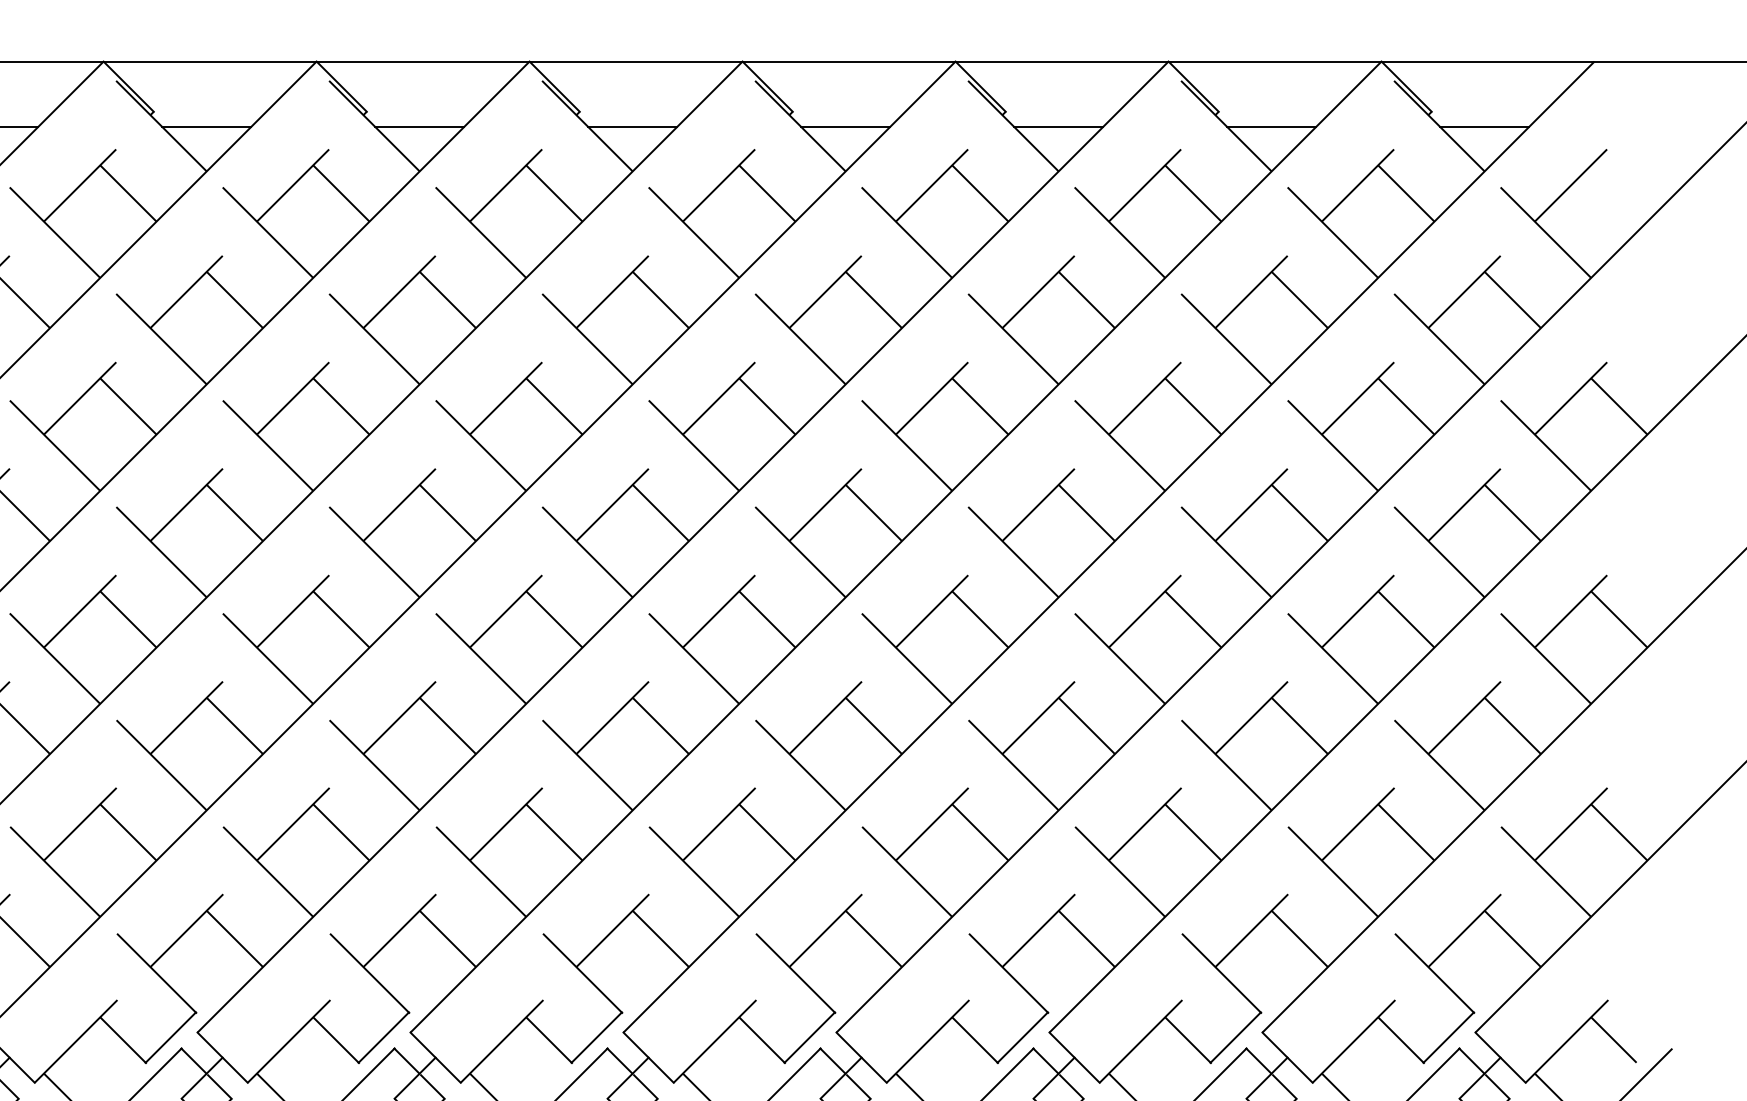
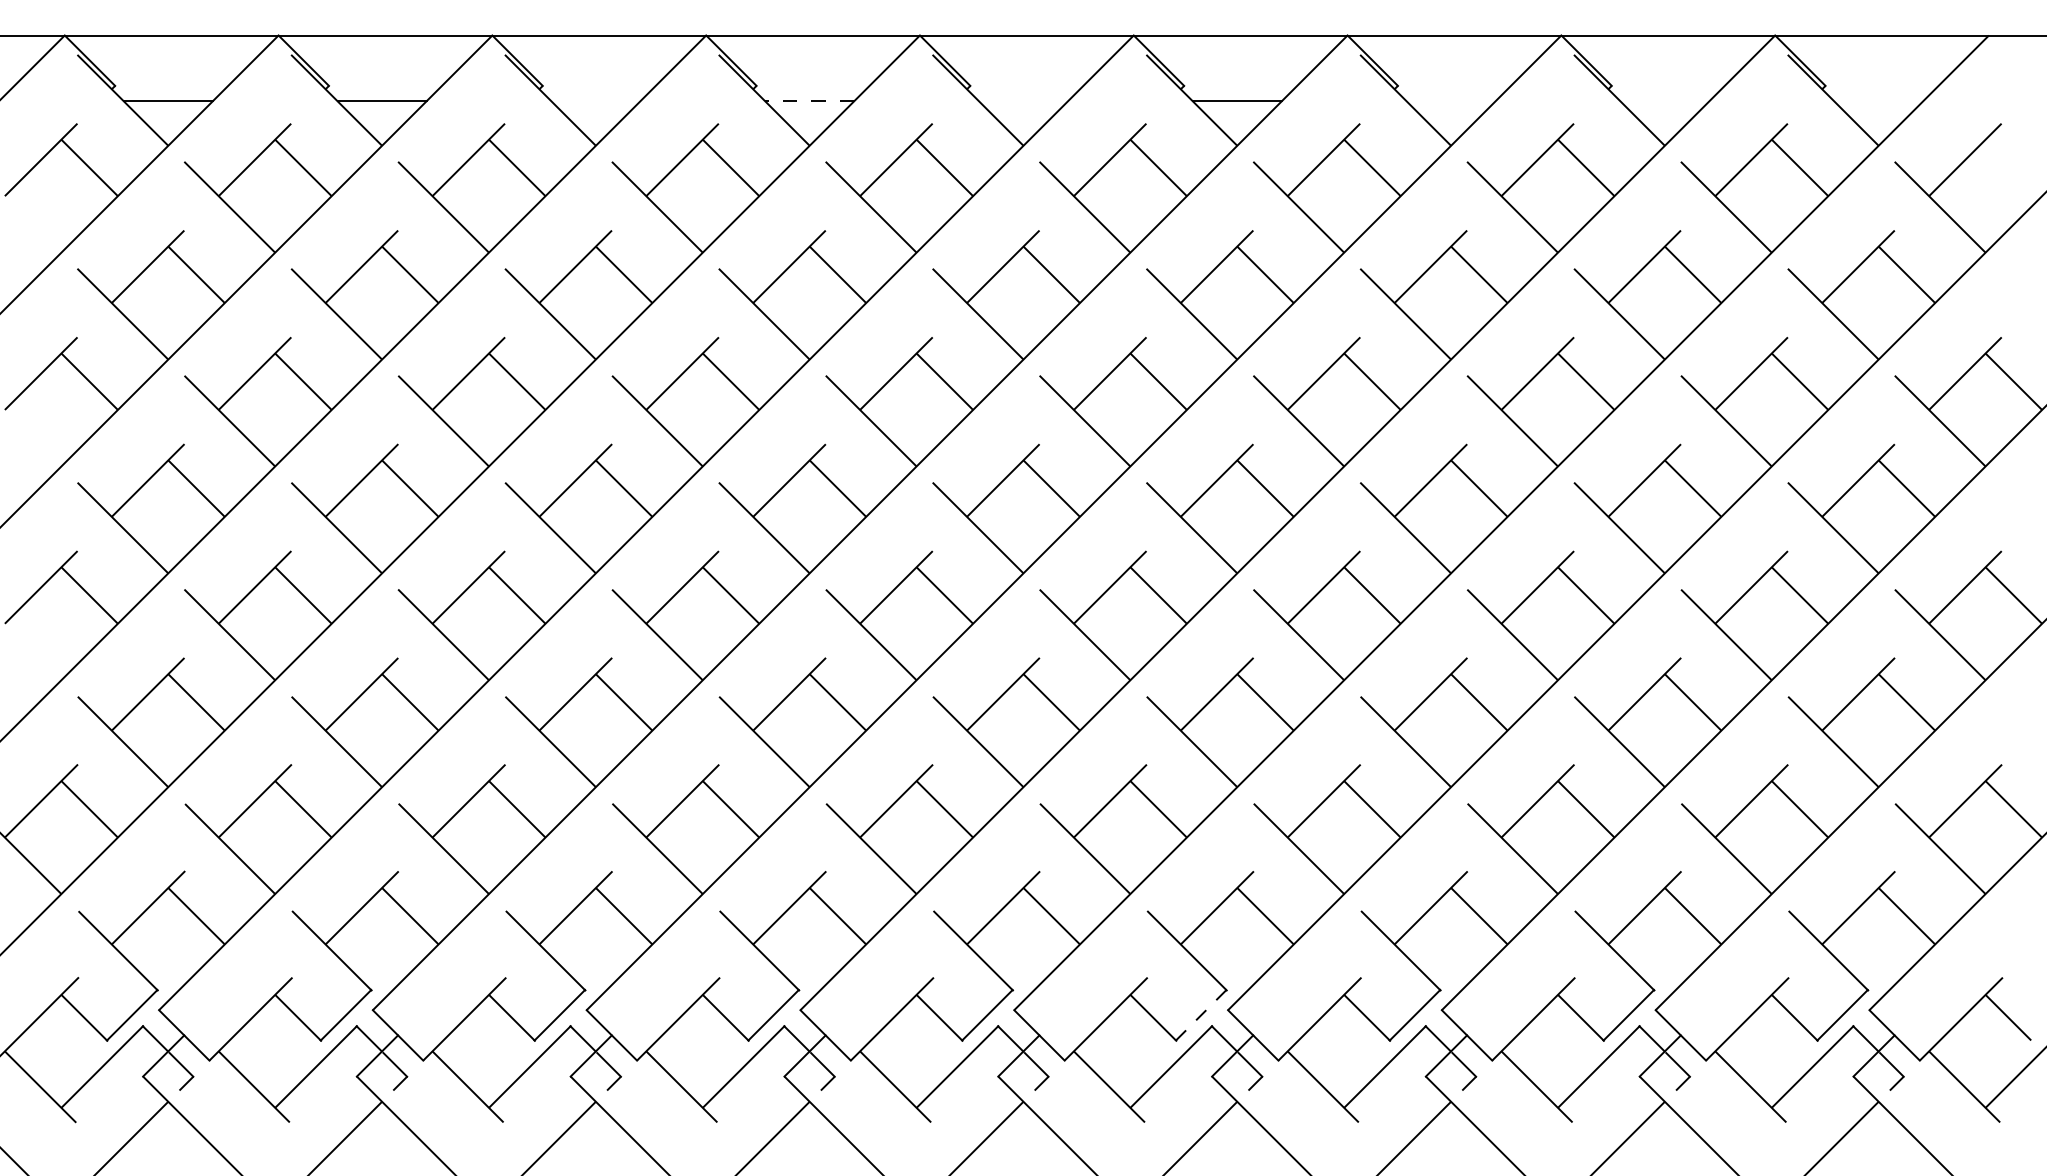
line: (206, 127) -> (595, 101), removed
line: (419, 127) -> (809, 101), solid -> dashed
line: (632, 127) -> (1023, 101), removed
line: (1058, 127) -> (1450, 101), removed
line: (1271, 127) -> (1664, 101), removed
line: (1484, 127) -> (1878, 101), removed
line: (810, 1037) -> (1201, 1015), solid -> dashed

